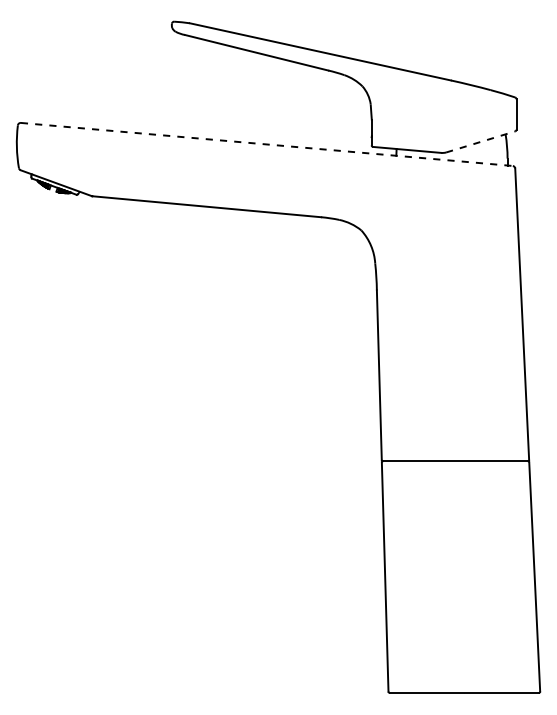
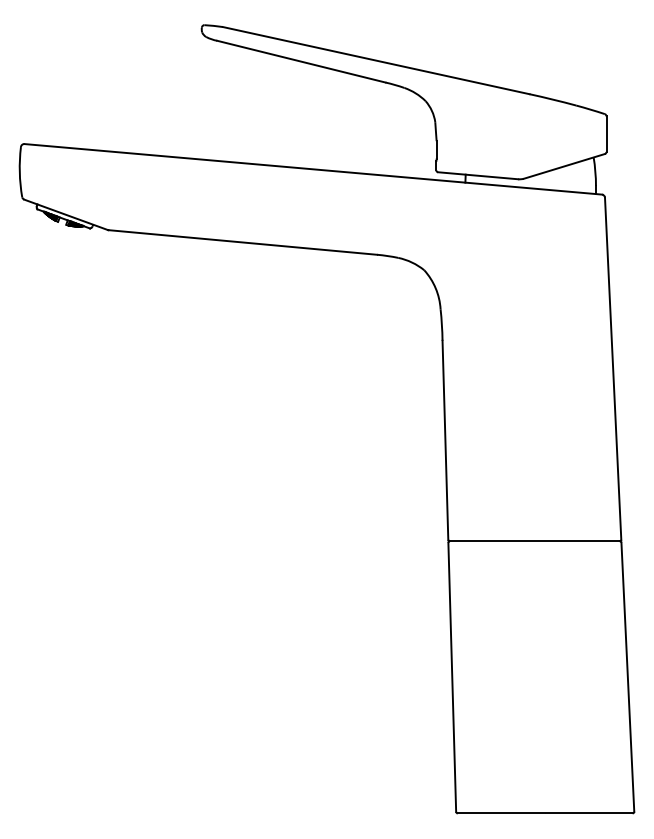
line: (480, 142) -> (564, 166), dashed -> solid
line: (267, 144) -> (313, 169), dashed -> solid

